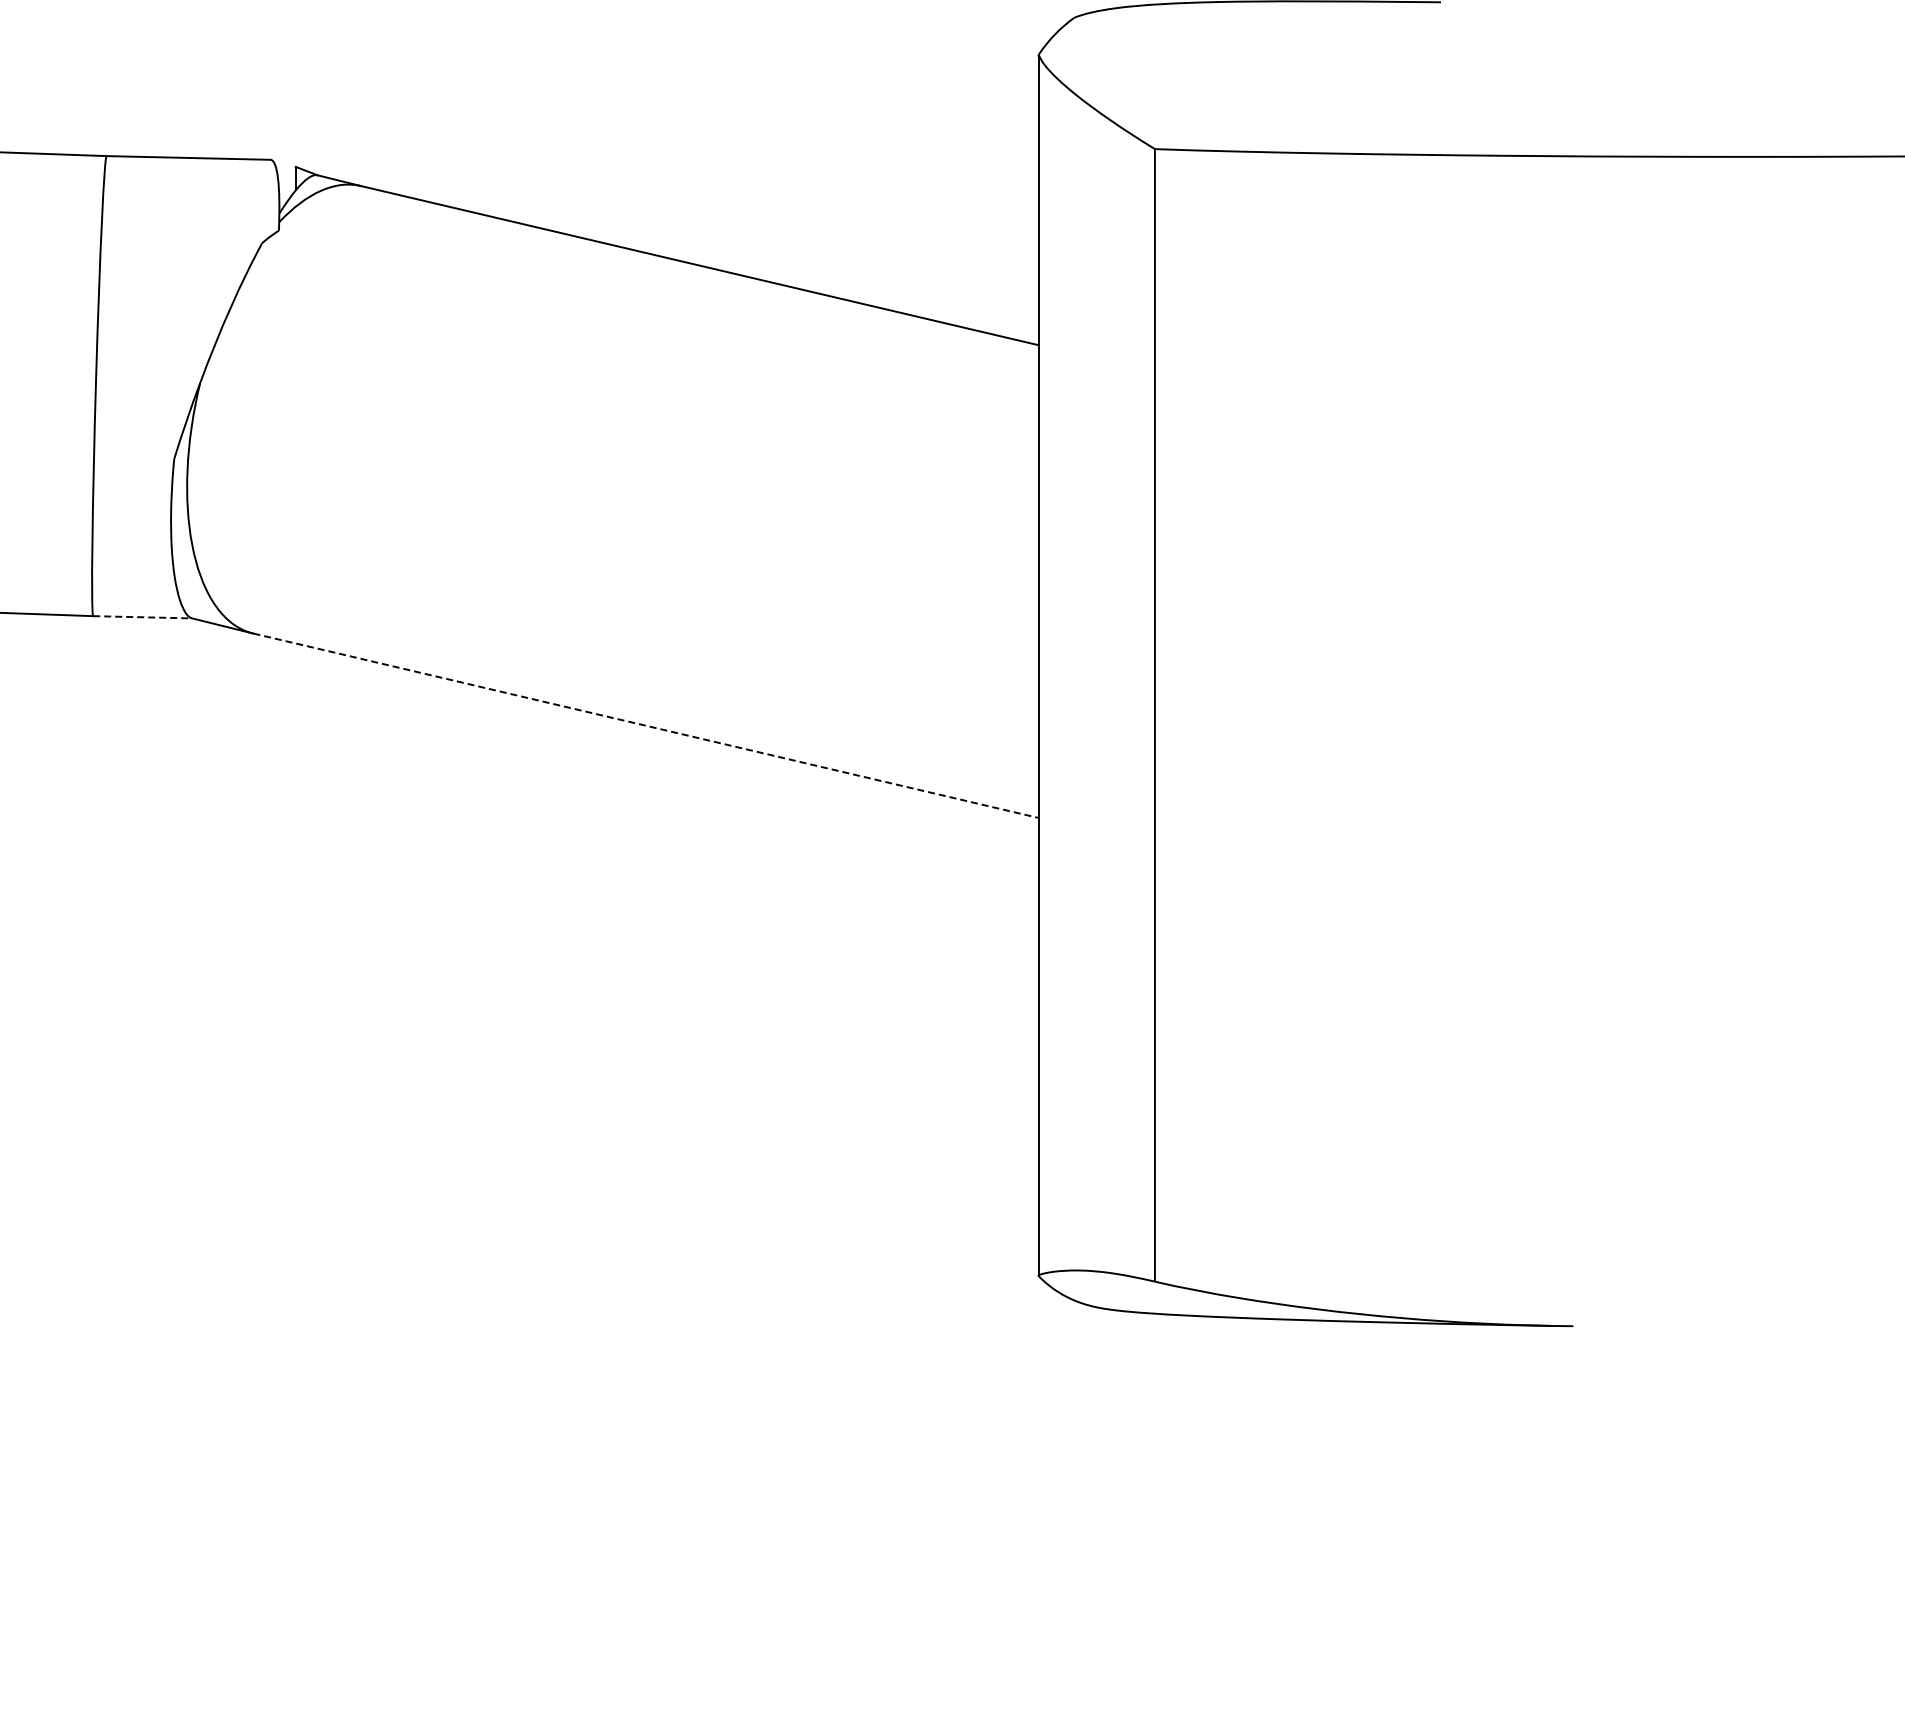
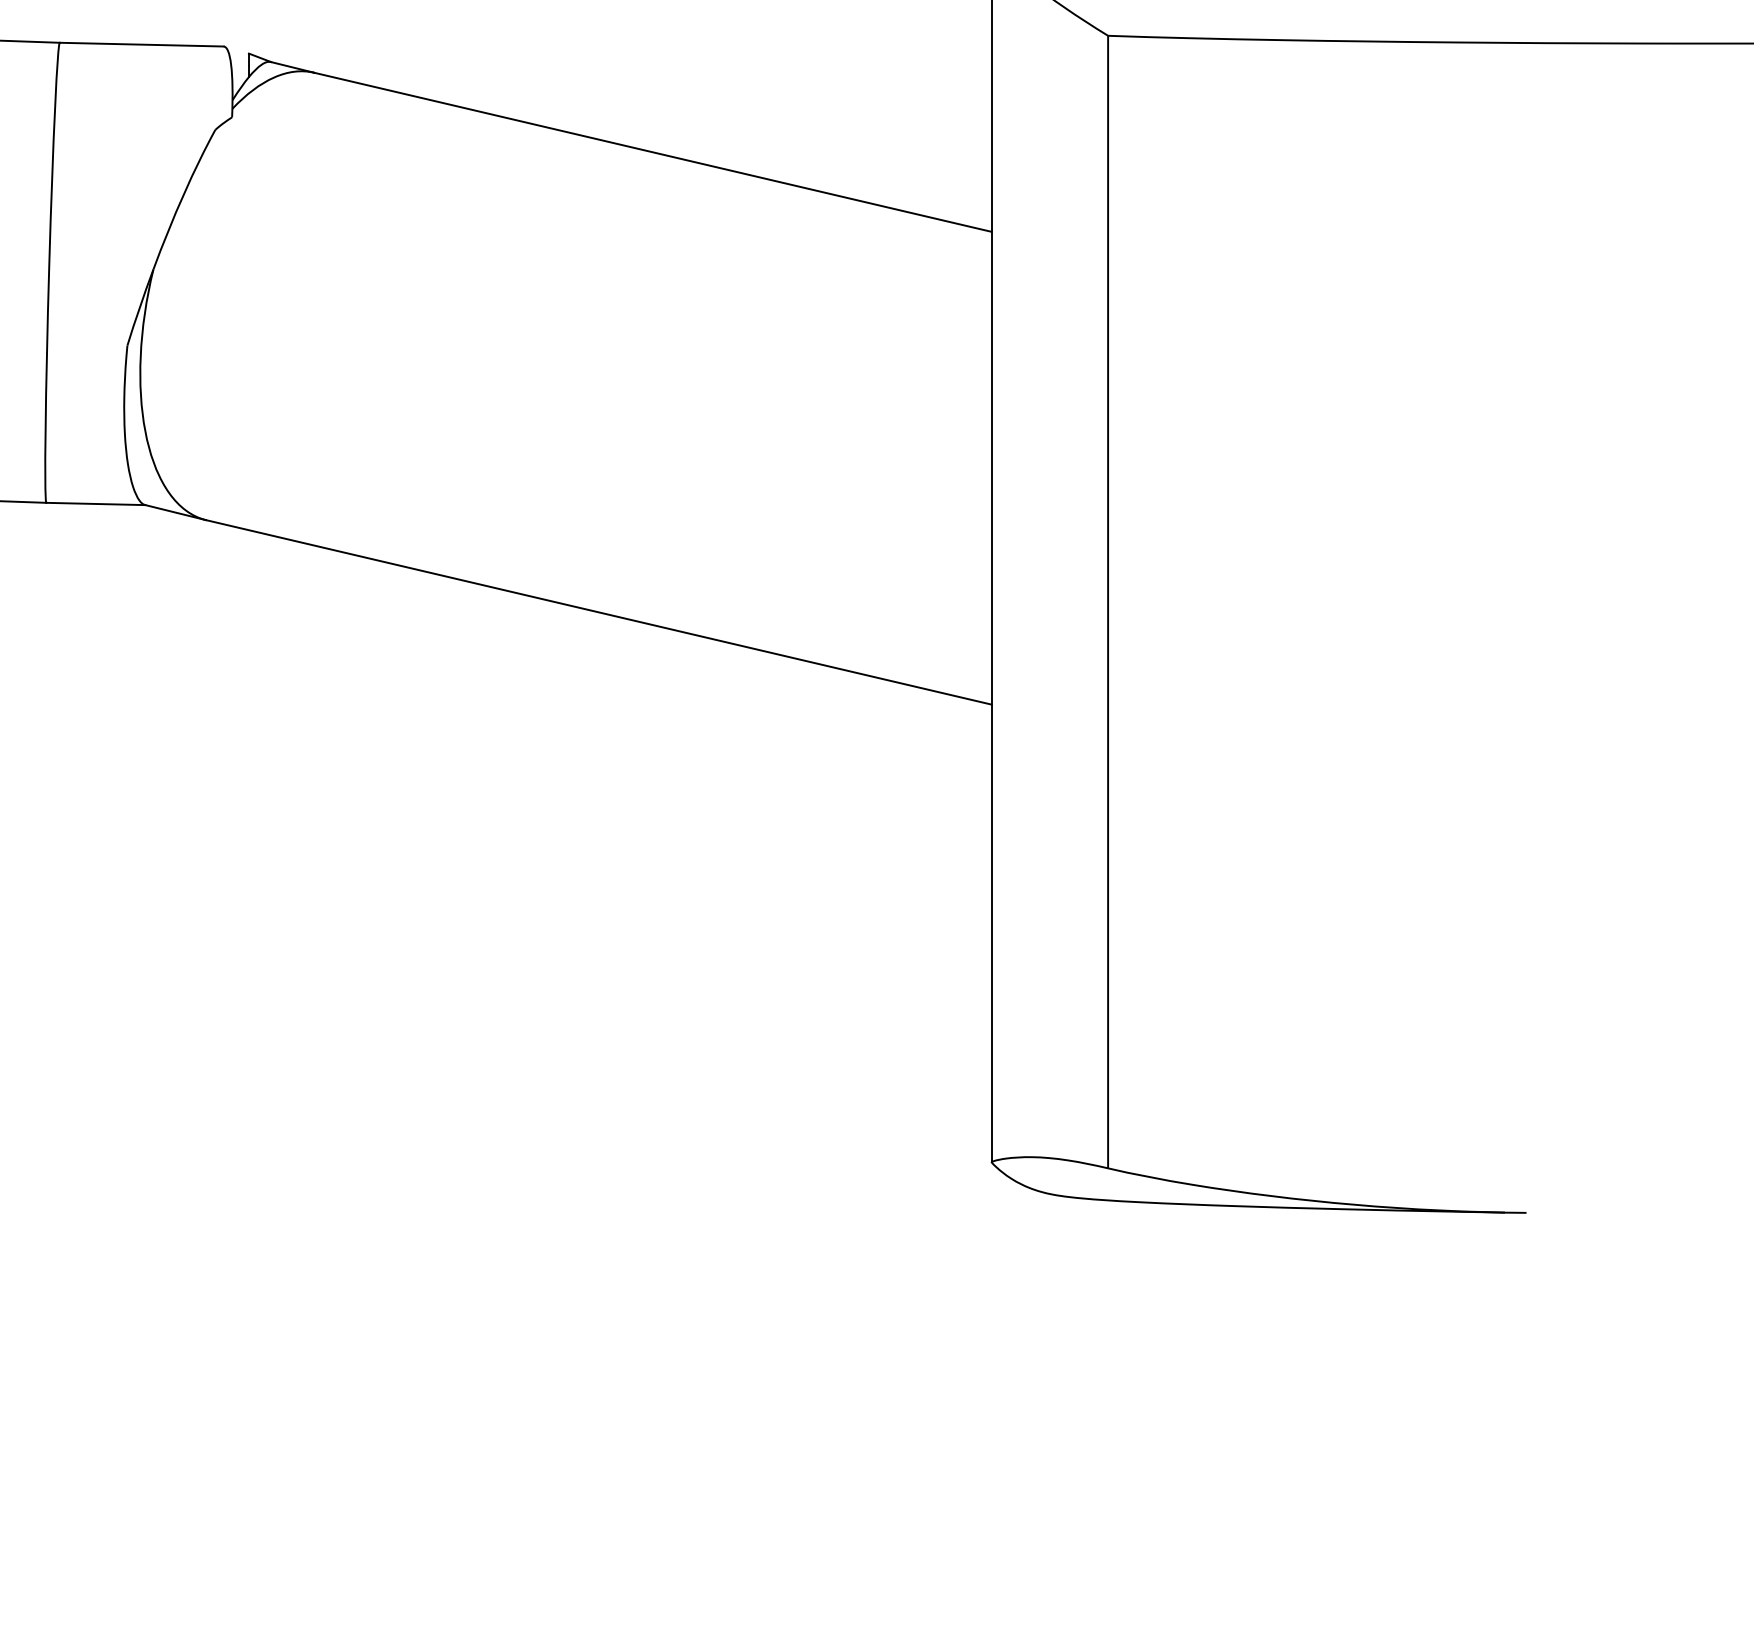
line: (142, 617) -> (95, 504), dashed -> solid
line: (646, 725) -> (599, 612), dashed -> solid

